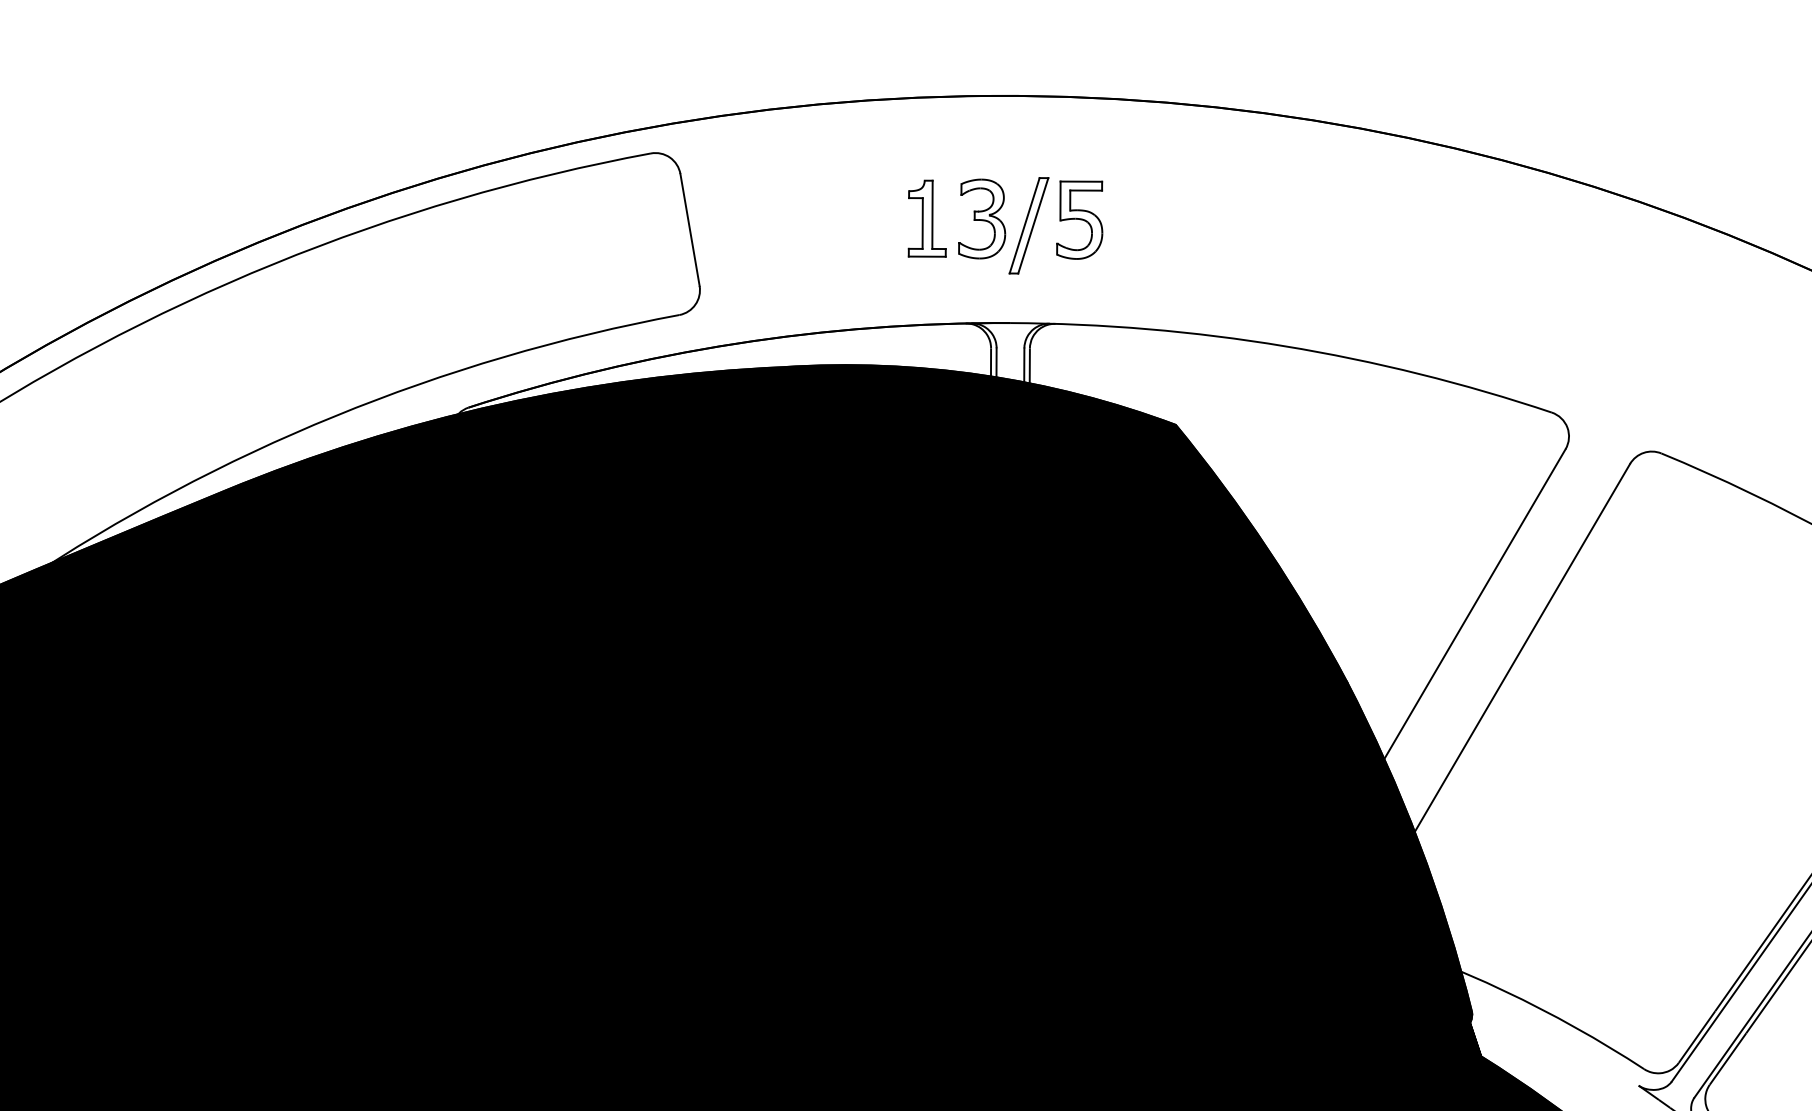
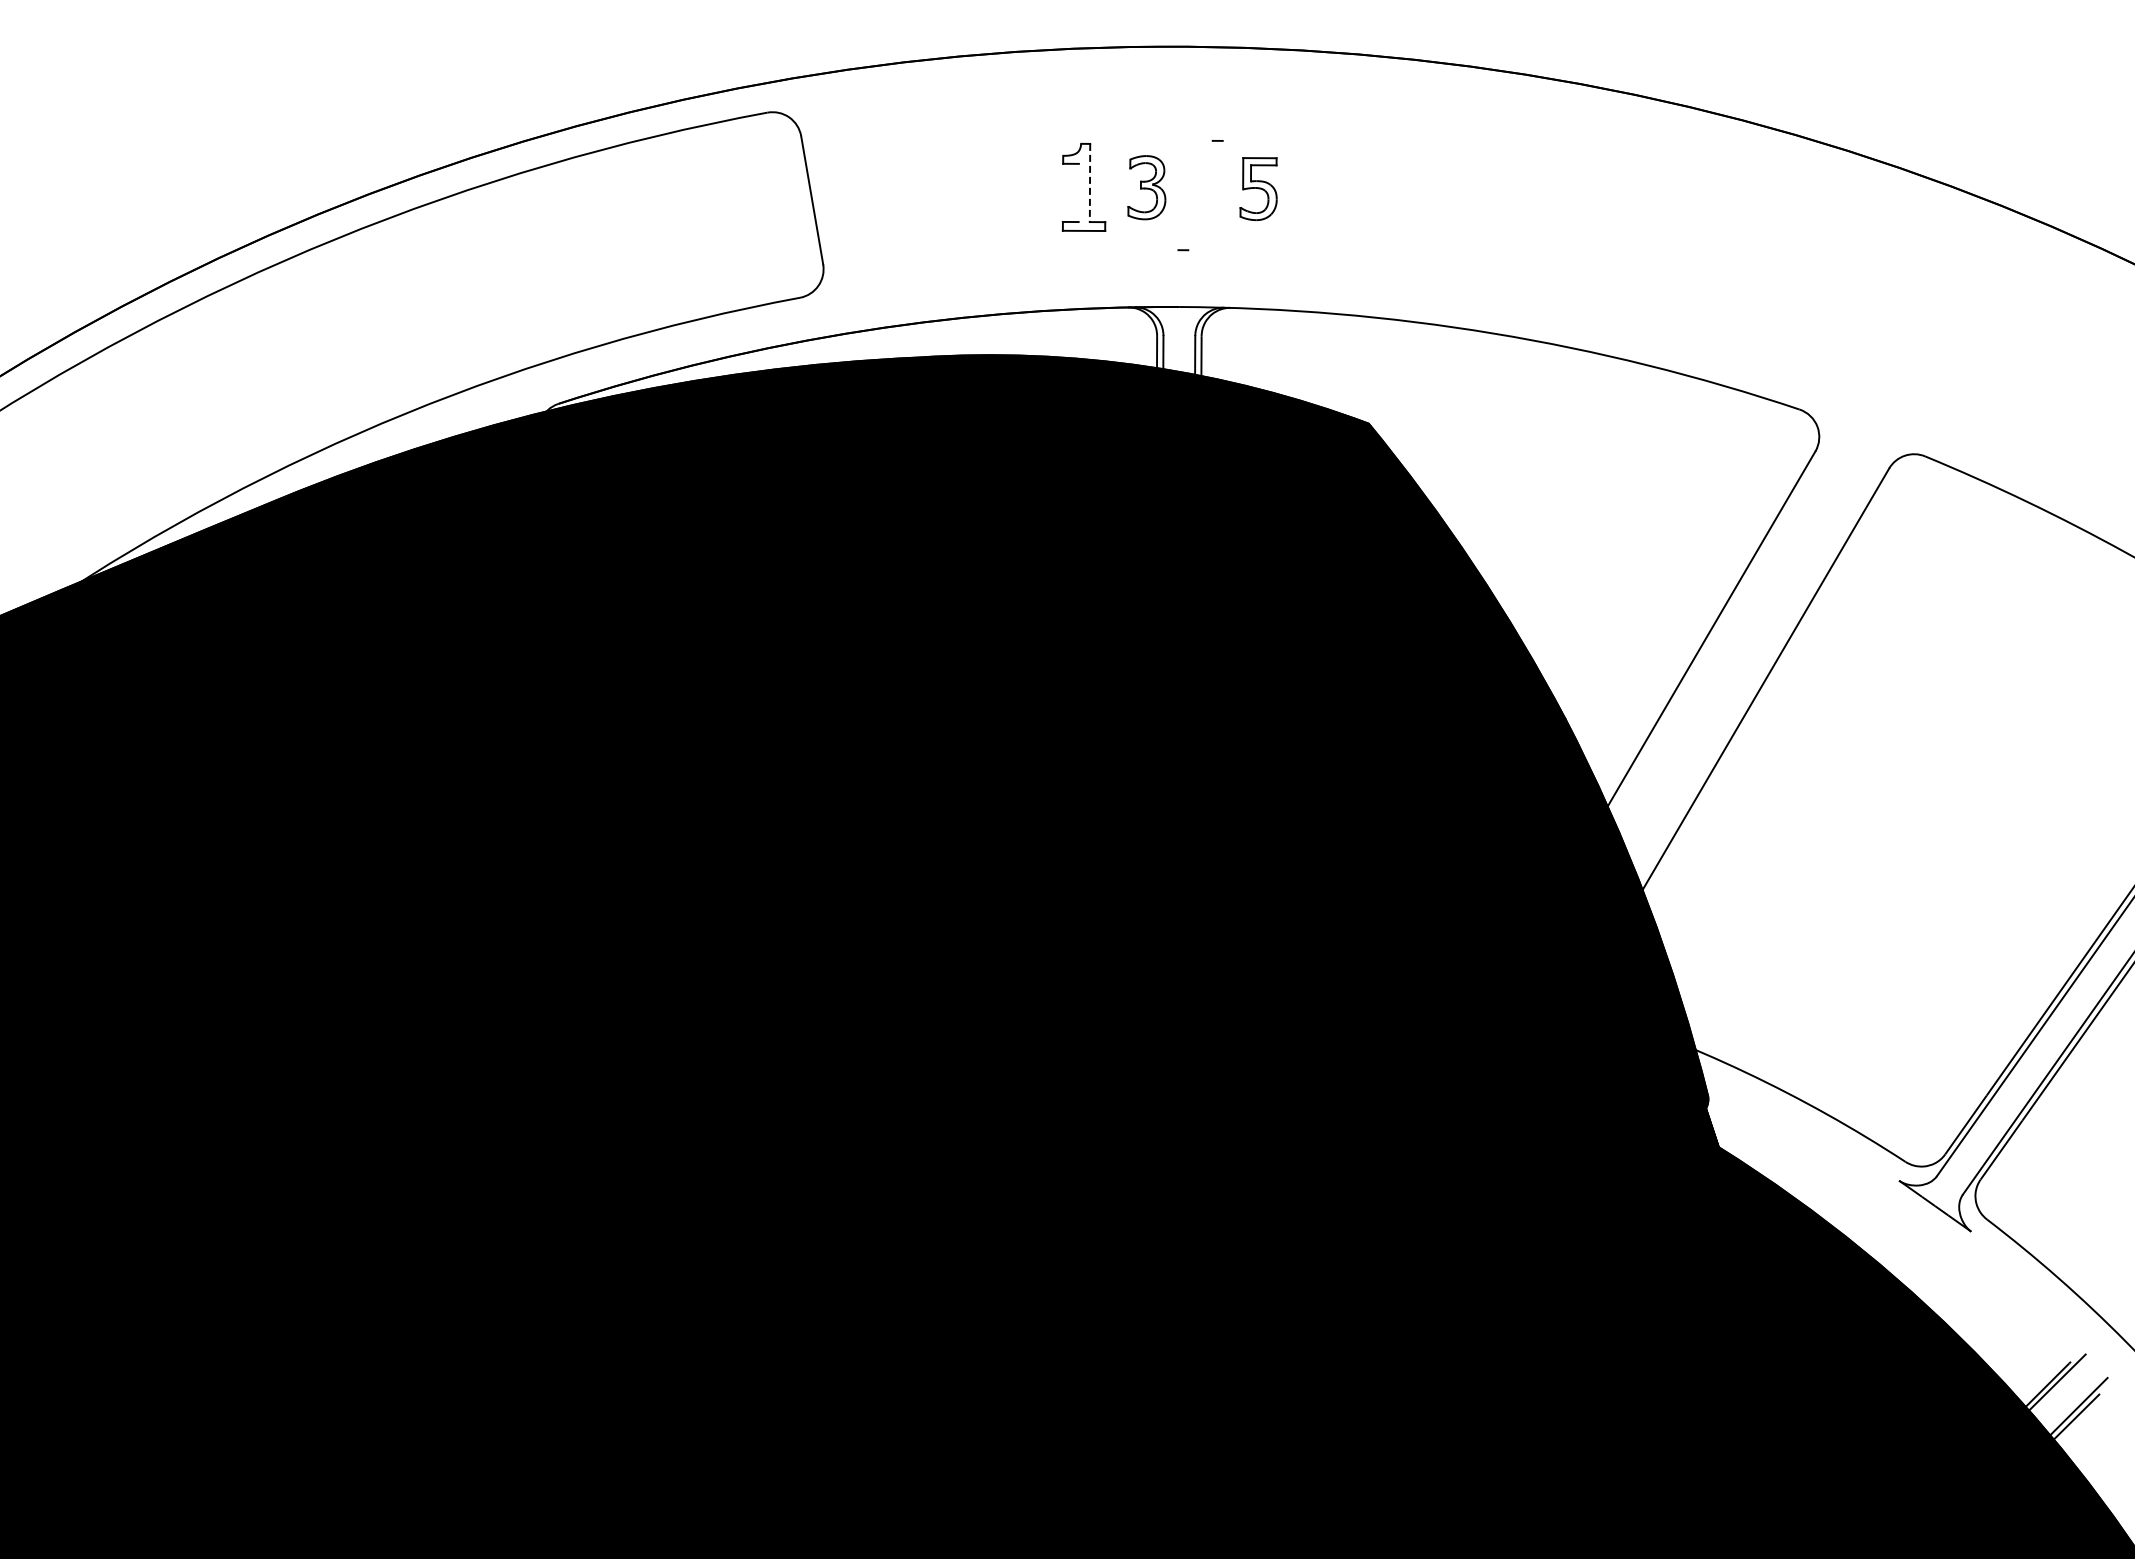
line: (932, 215) -> (1090, 183), solid -> dashed
part: (981, 218) -> (1146, 187), size x0.7
part: (1079, 219) -> (1258, 188), size x0.7
line: (922, 223) -> (1078, 192), removed
line: (1024, 225) -> (1195, 195), removed
line: (1033, 225) -> (1205, 195), removed

